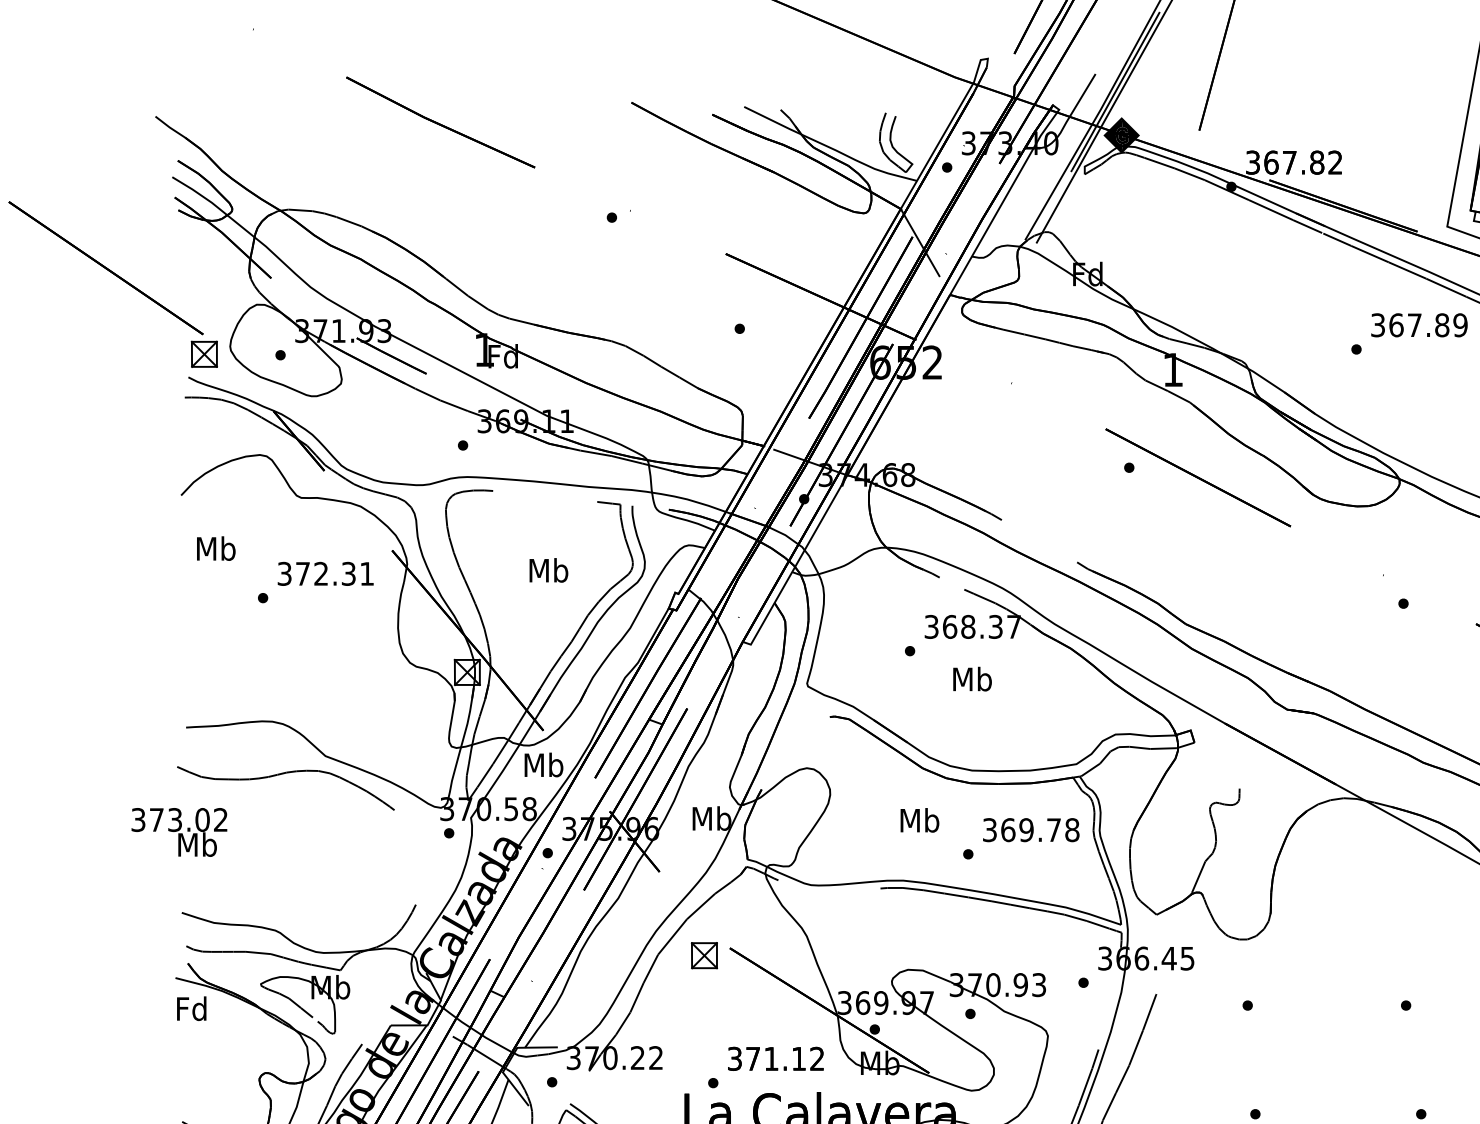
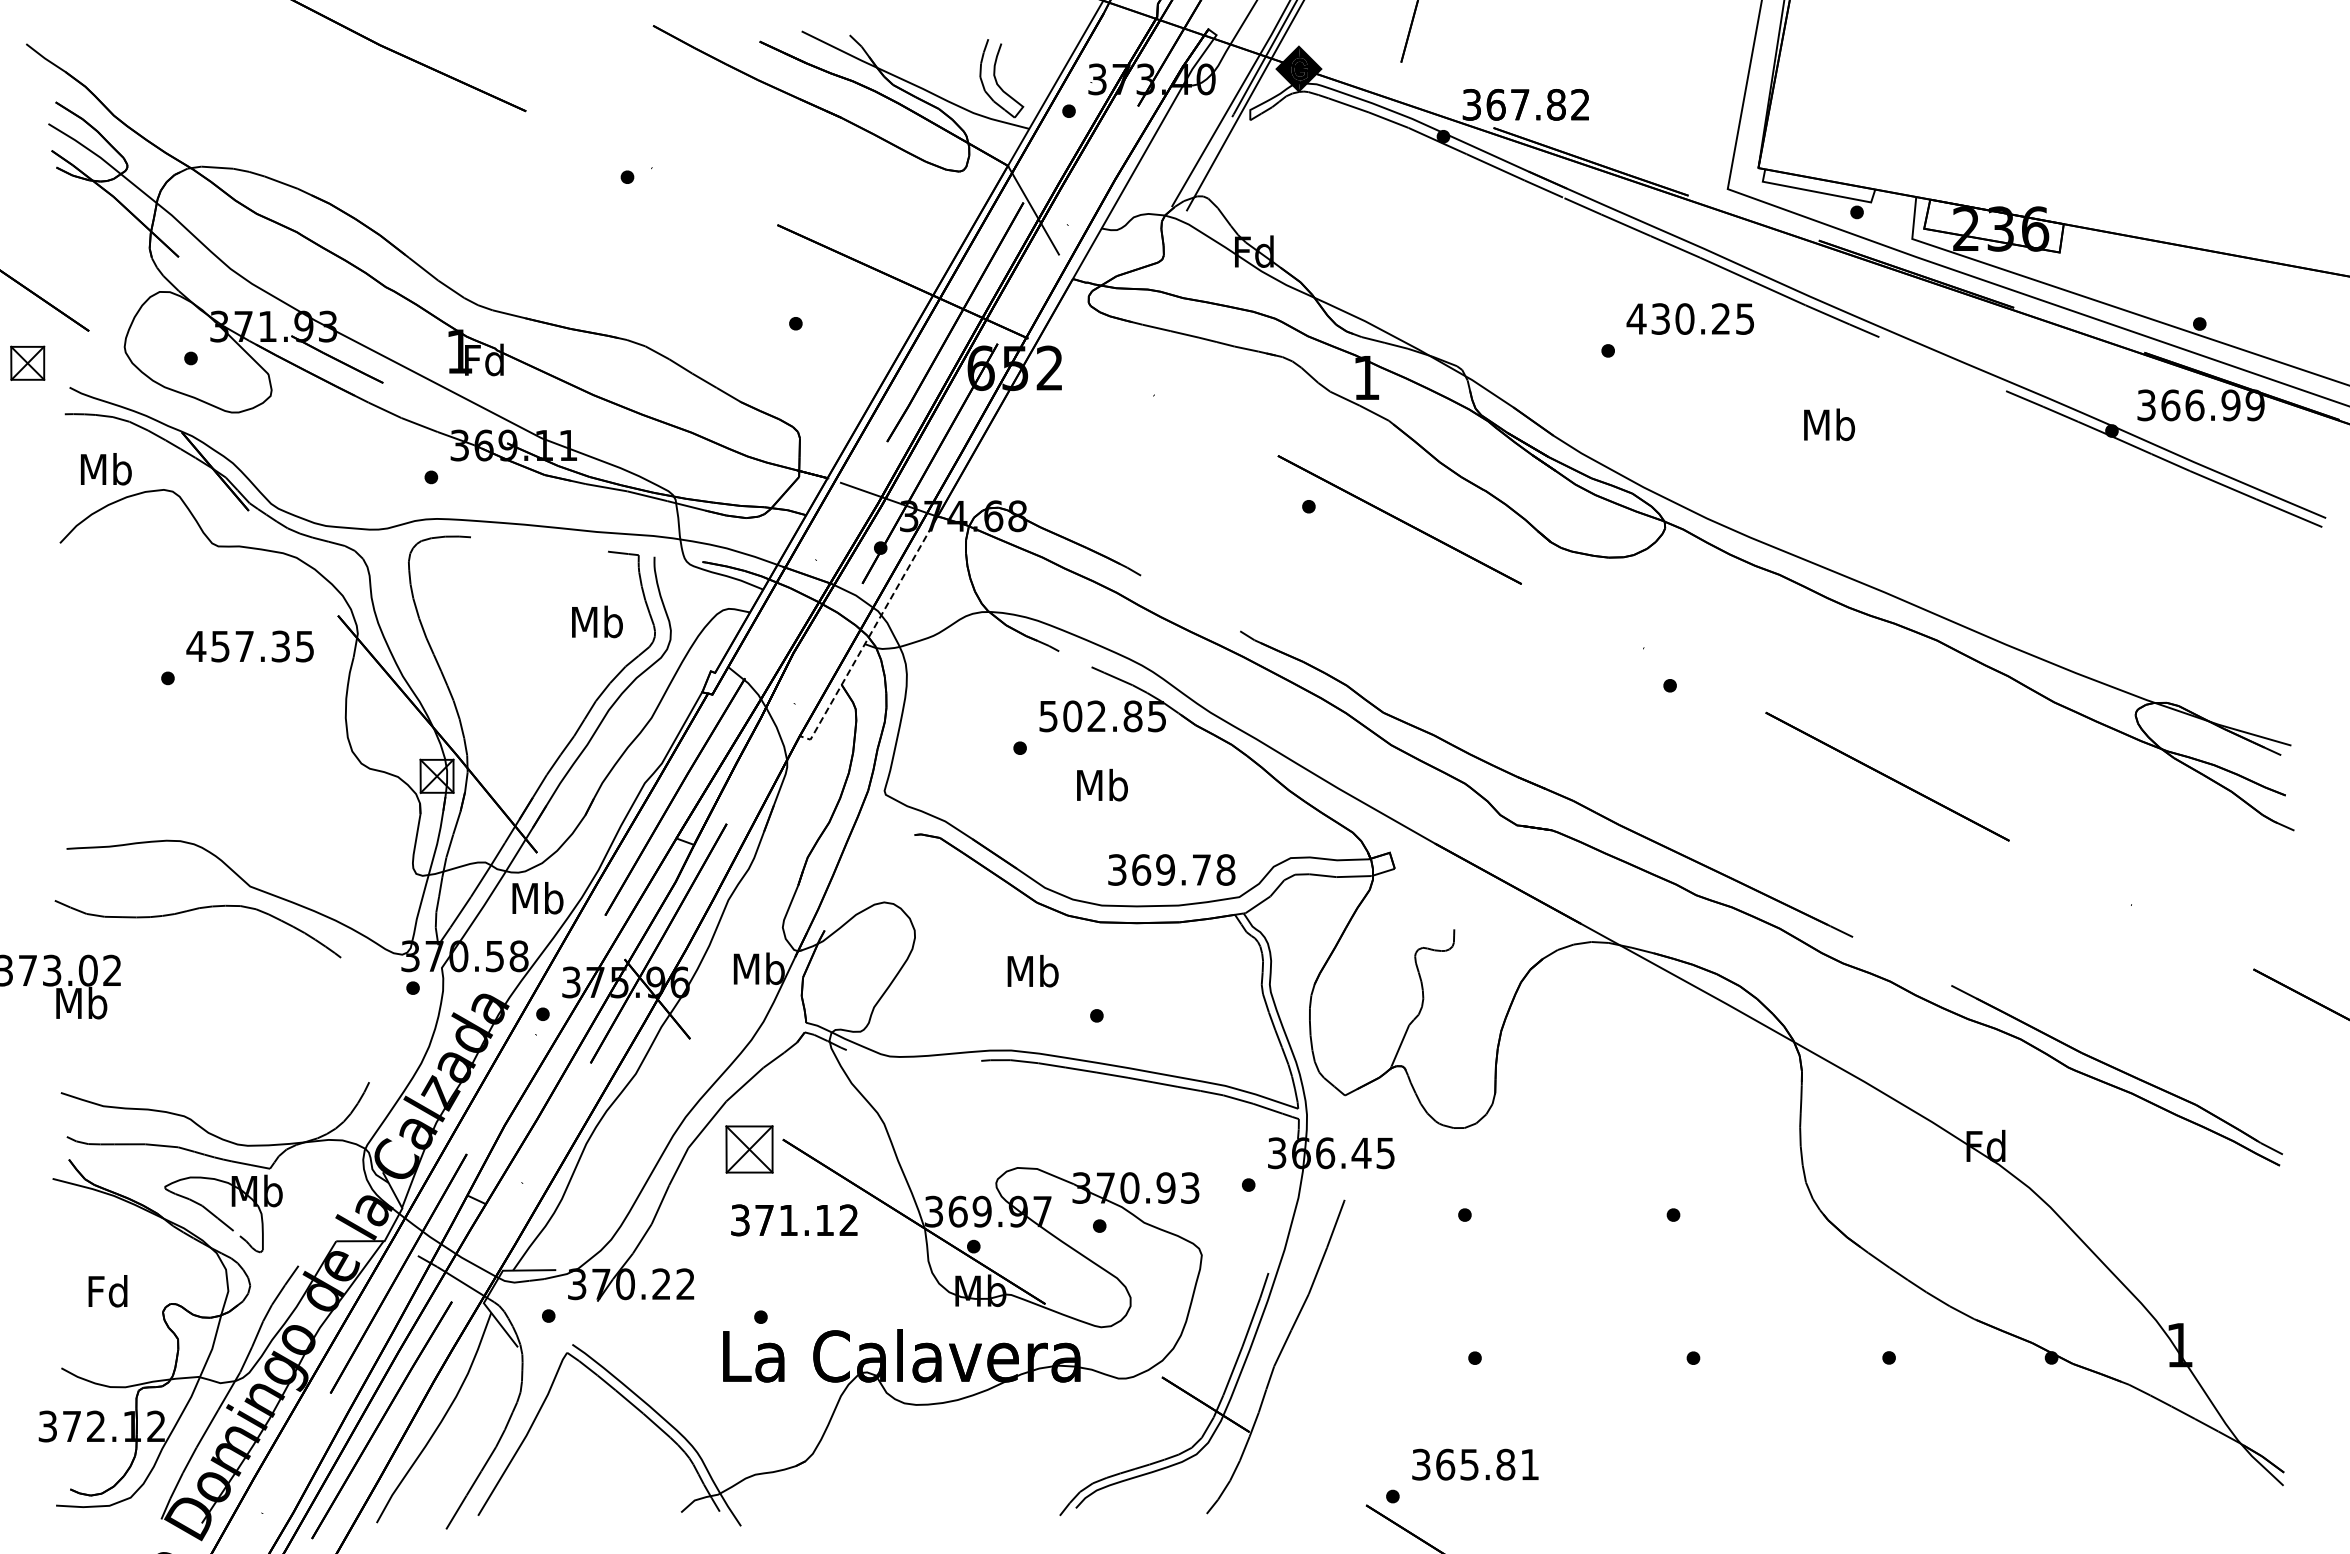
text: (1418, 324) -> (1690, 318), 367.89 -> 430.25
part: (204, 353) -> (27, 362), moved
text: (216, 548) -> (106, 469), moved
line: (796, 564) -> (870, 633), solid -> dashed
text: (548, 570) -> (597, 621), moved
text: (324, 573) -> (249, 646), 372.31 -> 457.35
text: (973, 627) -> (1103, 716), 368.37 -> 502.85
text: (1031, 829) -> (1171, 869), moved
part: (703, 955) -> (748, 1148), size x1.4
text: (191, 1008) -> (107, 1291), moved
text: (775, 1059) -> (794, 1220), moved

